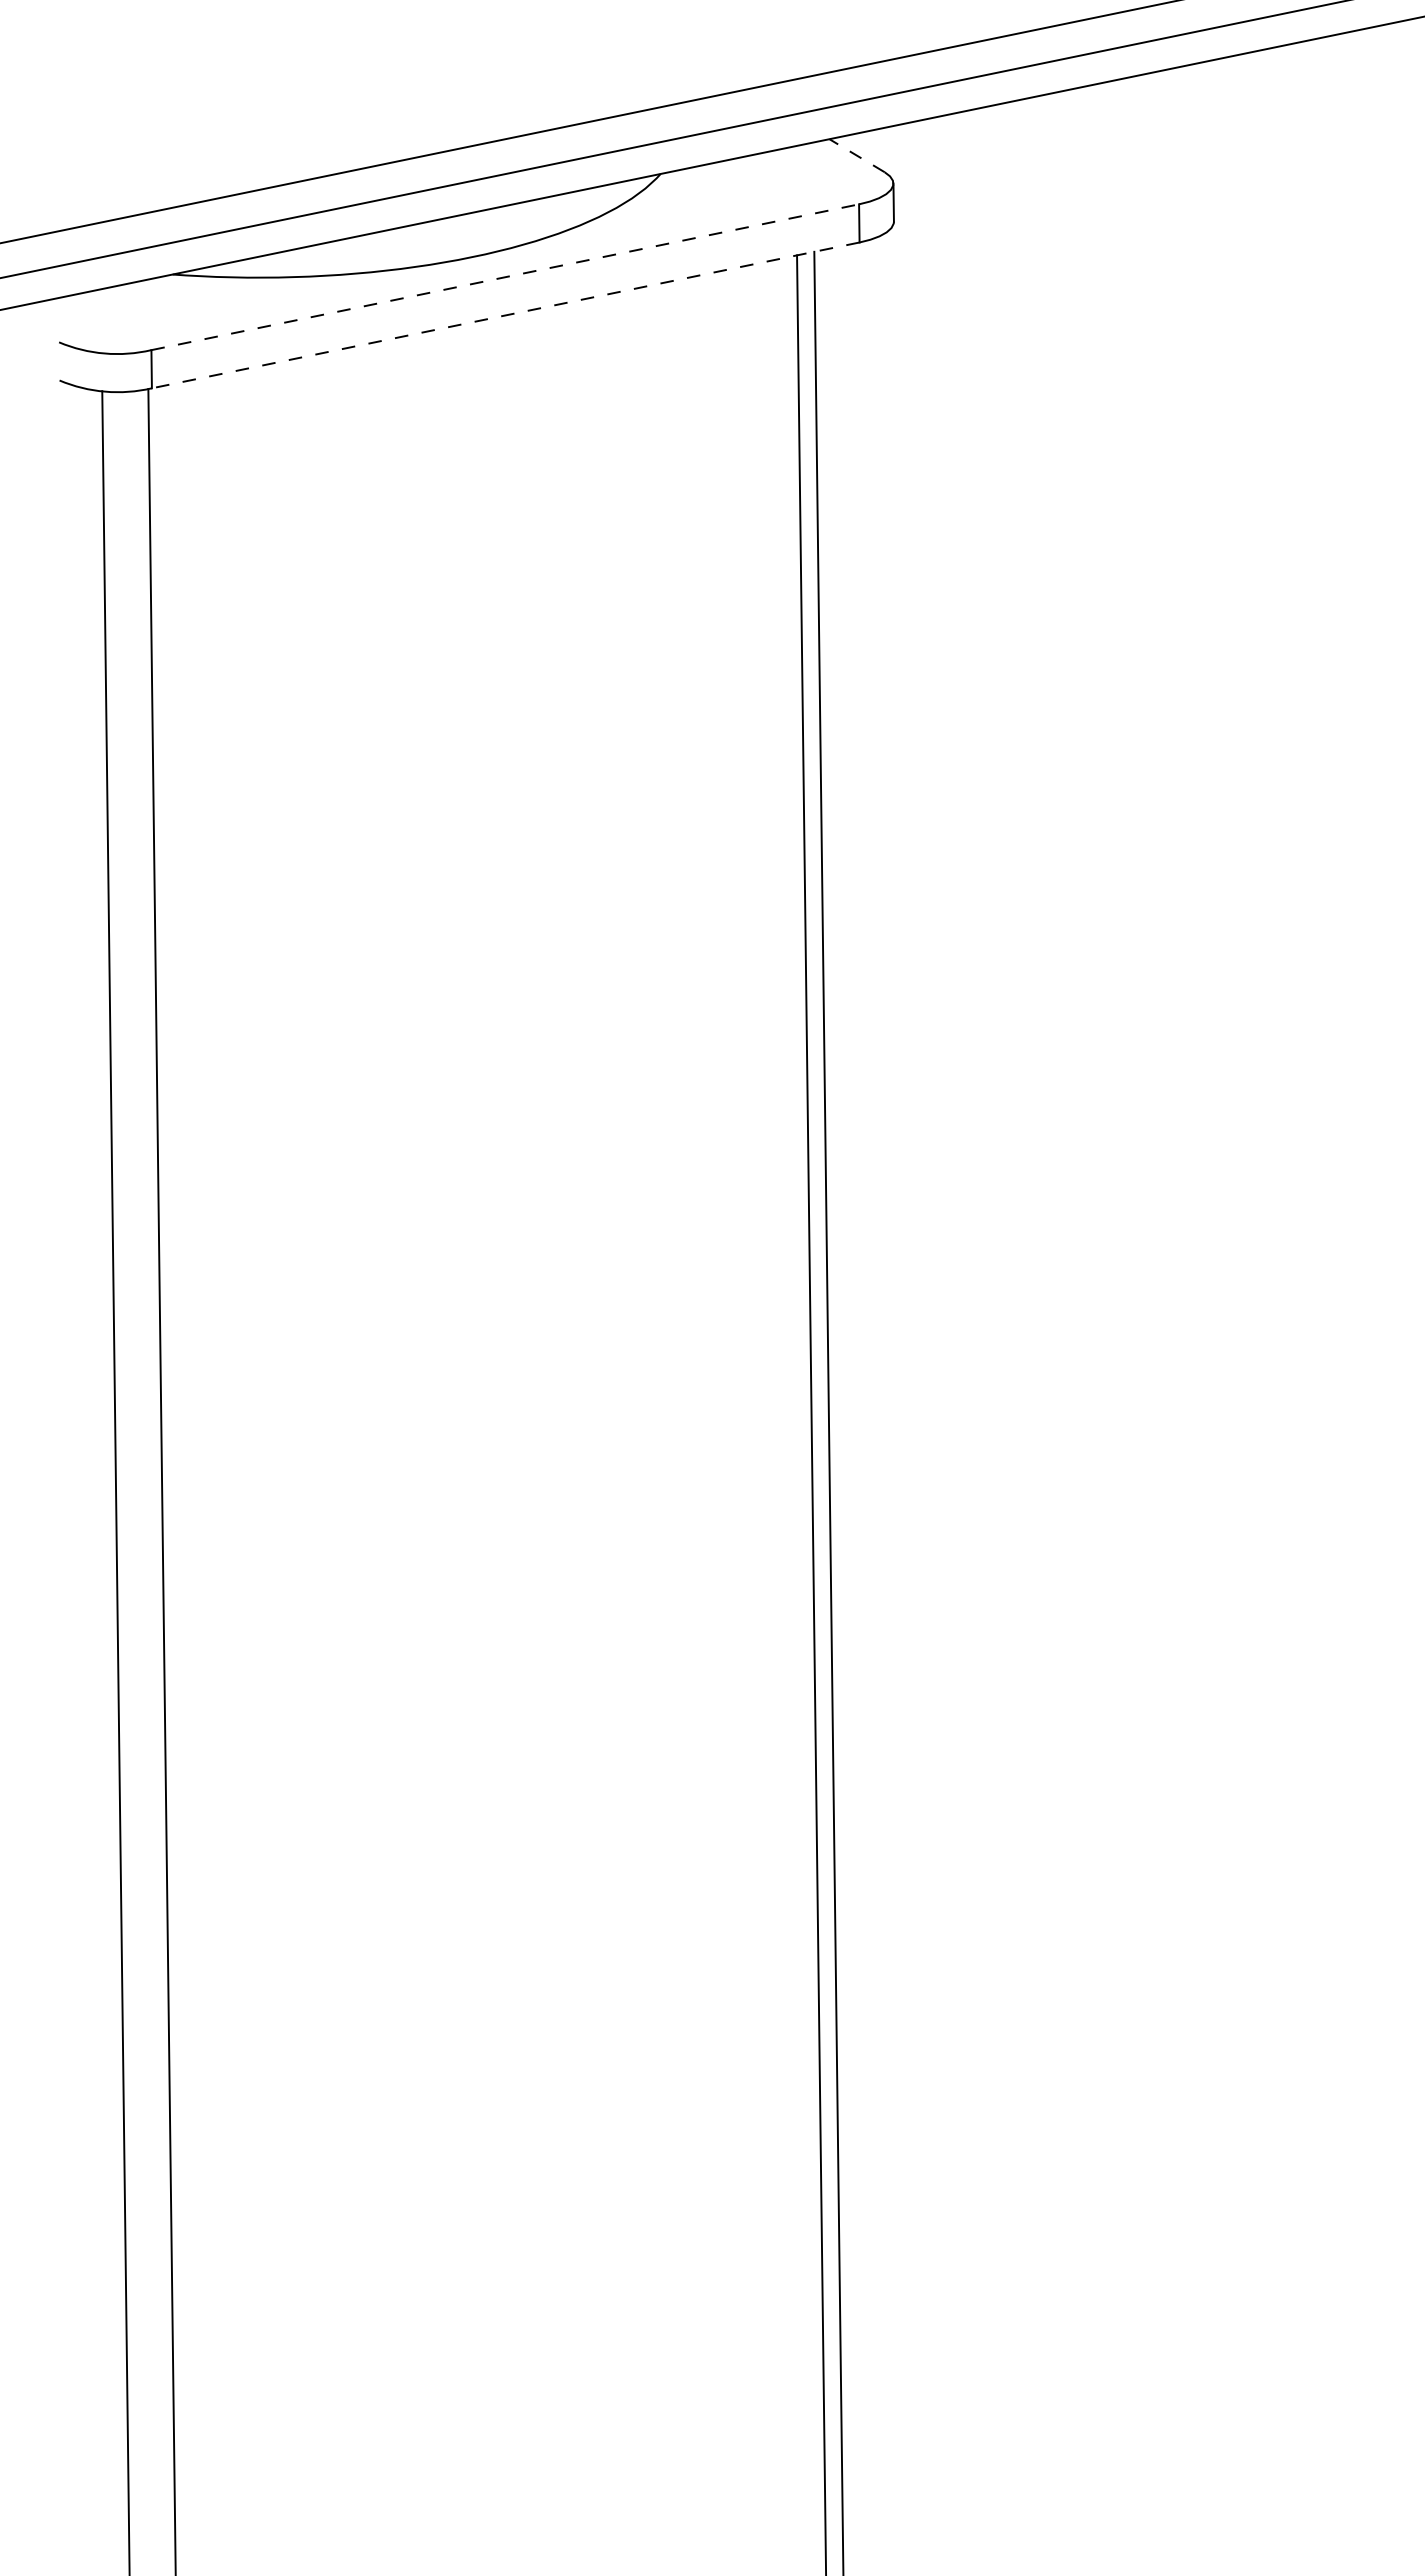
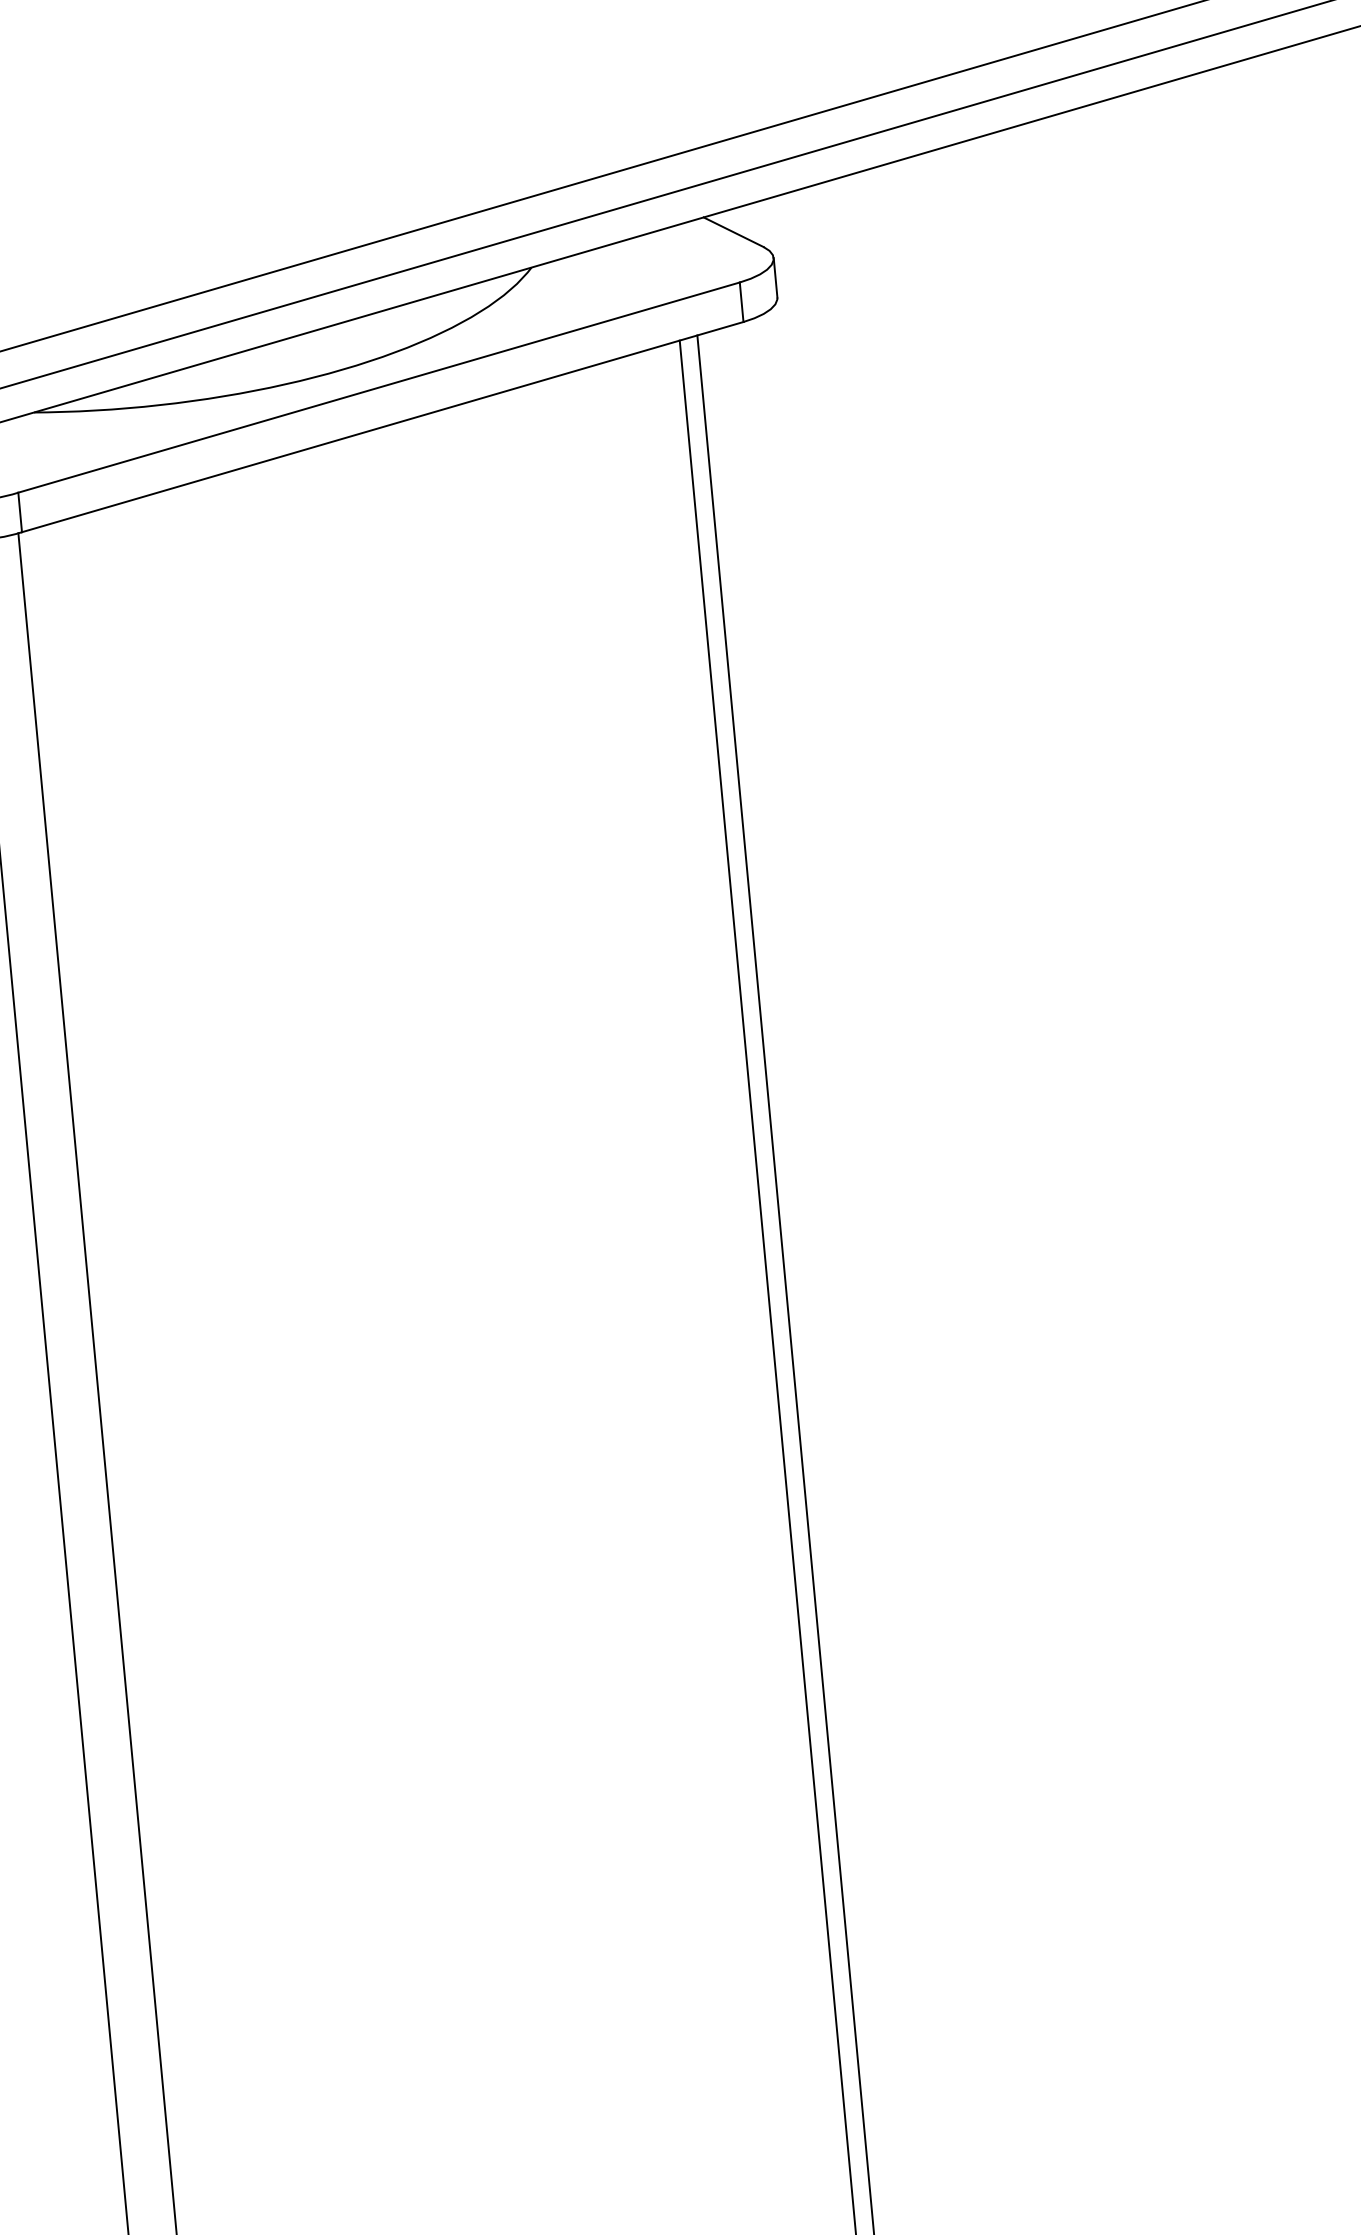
line: (856, 155) -> (733, 232), dashed -> solid
line: (505, 277) -> (379, 387), dashed -> solid
line: (505, 315) -> (382, 427), dashed -> solid

